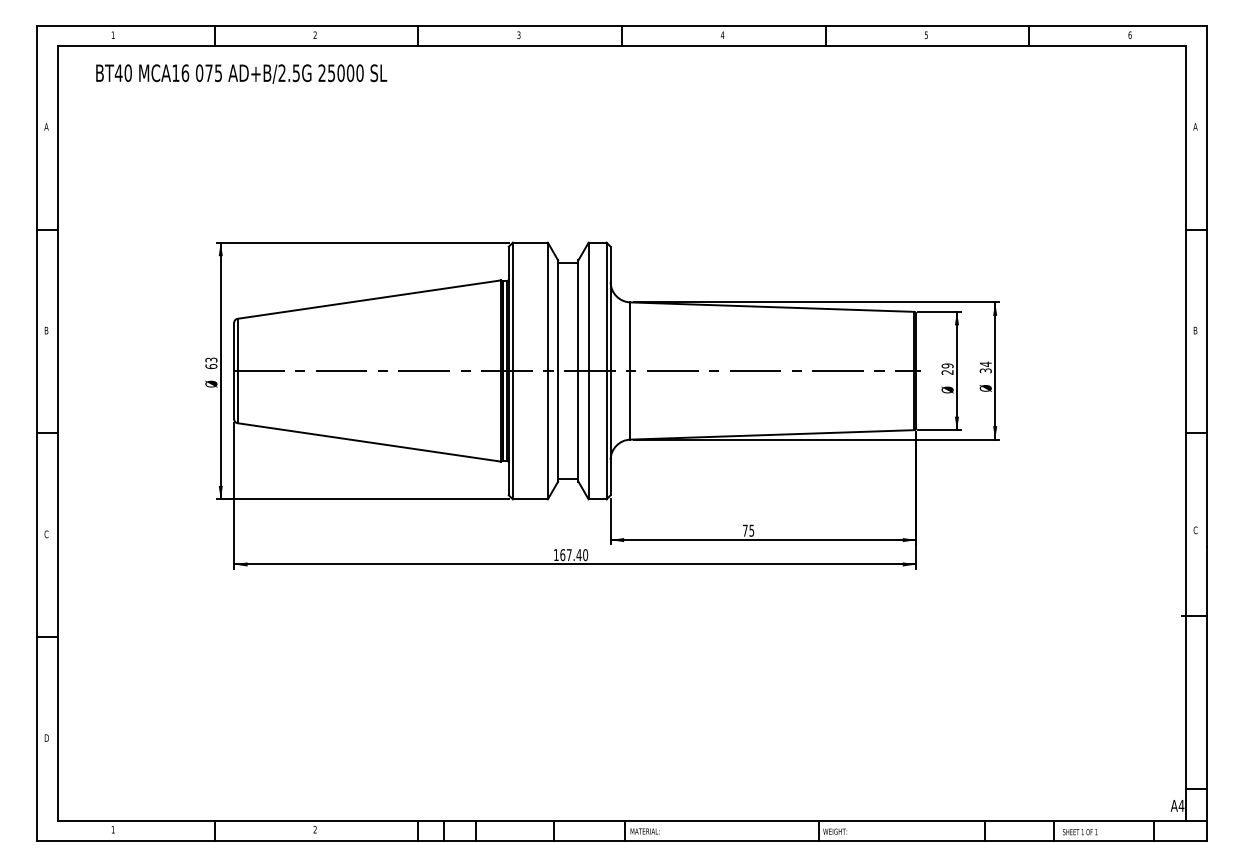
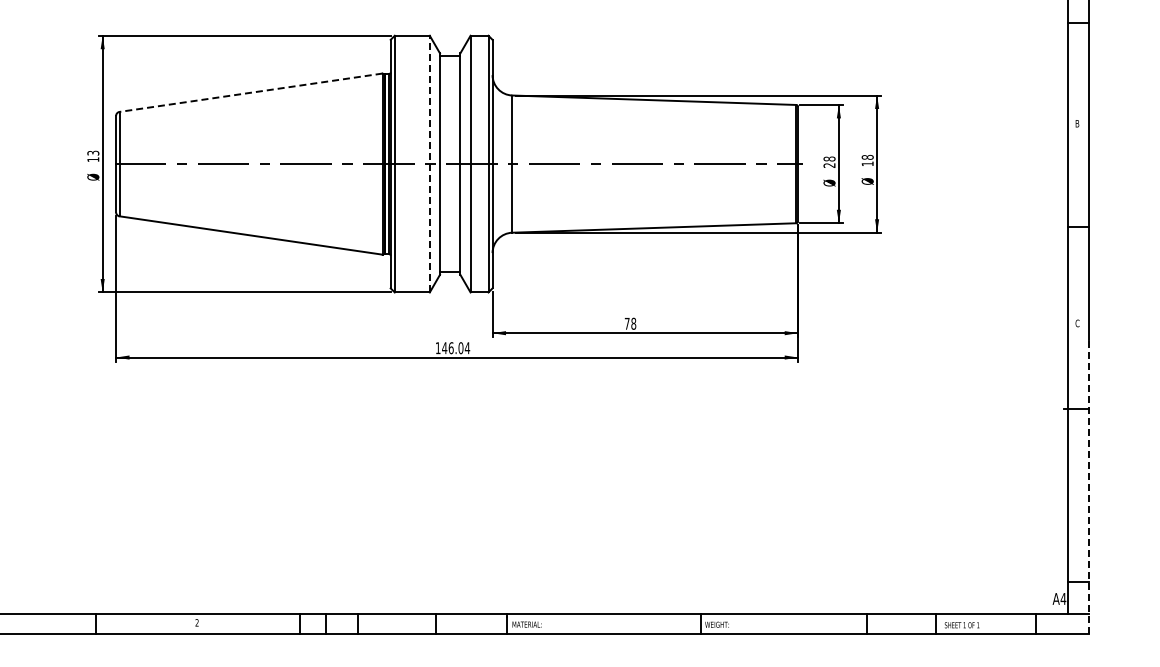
line: (369, 299) -> (251, 92), solid -> dashed
text: (947, 365) -> (829, 158), 29 -> 28
text: (211, 366) -> (93, 159), 63 -> 13
text: (985, 367) -> (867, 160), 34 -> 18
line: (547, 370) -> (429, 163), solid -> dashed
text: (751, 530) -> (633, 323), 75 -> 78
text: (574, 555) -> (456, 348), 167.40 -> 146.04
line: (1206, 693) -> (1088, 486), solid -> dashed

